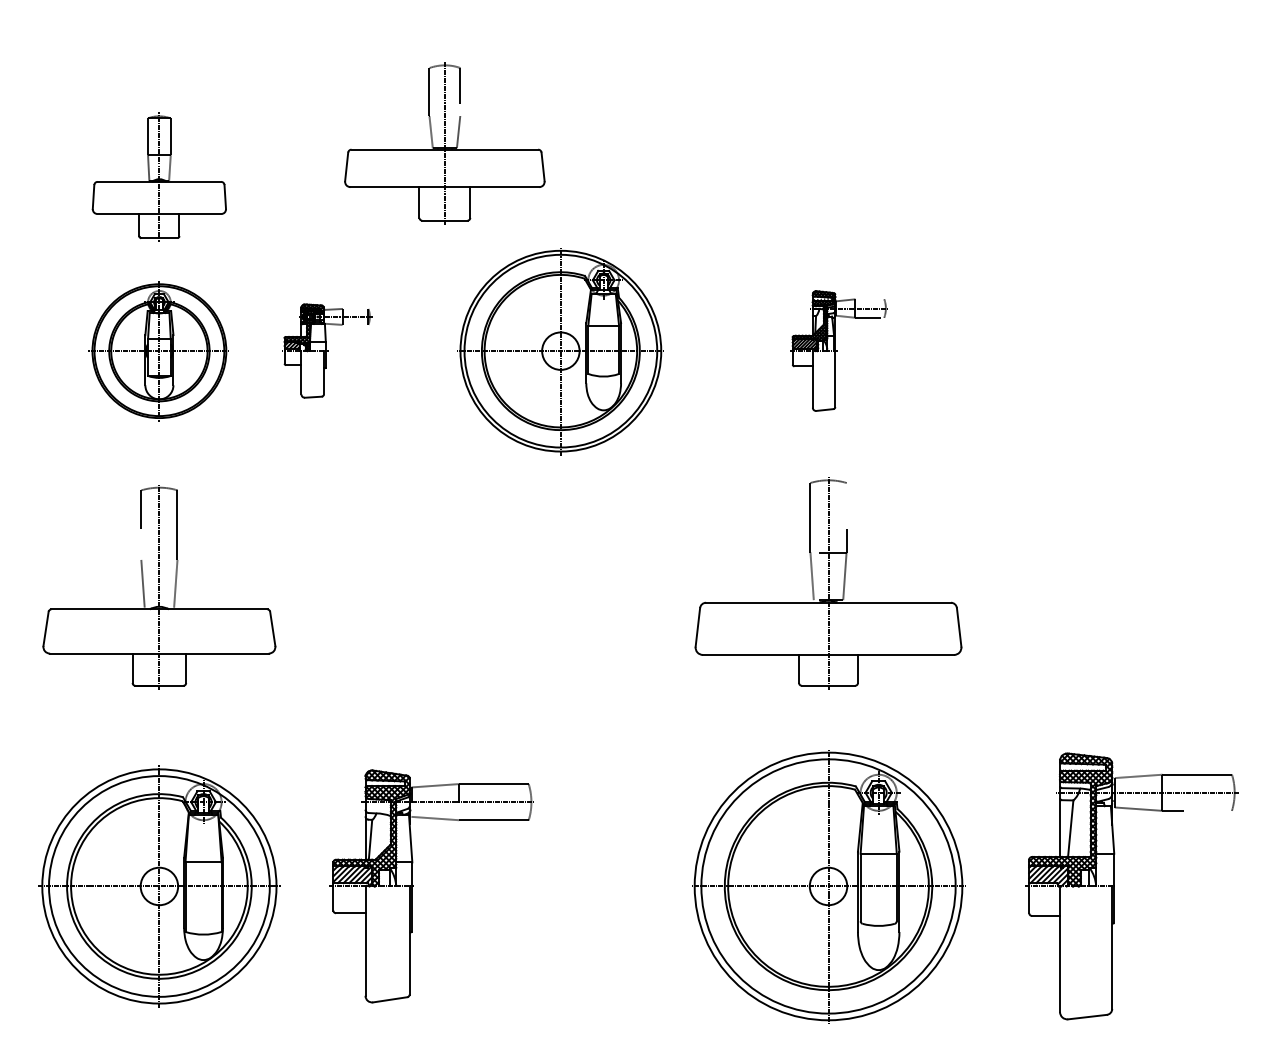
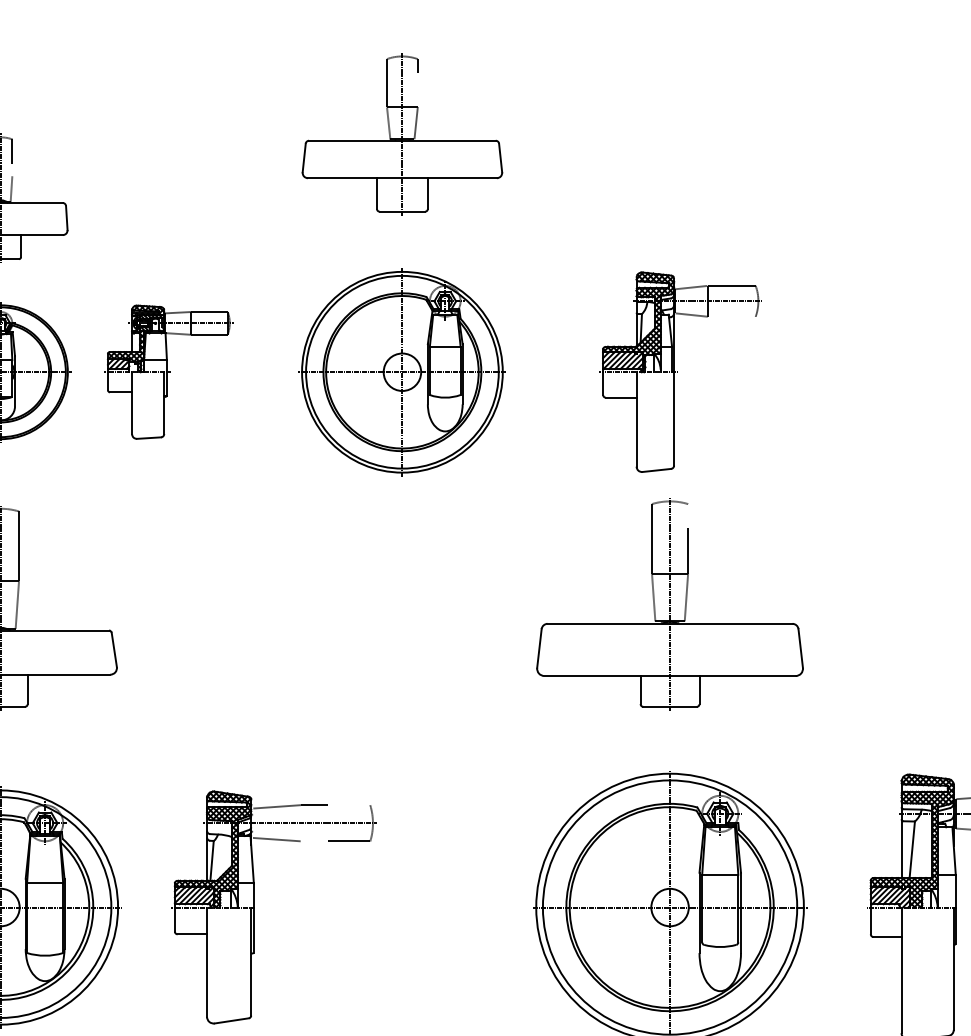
part: (444, 143) -> (402, 134), moved
part: (326, 350) -> (168, 371), size x1.43
part: (839, 350) -> (681, 371), size x1.67

